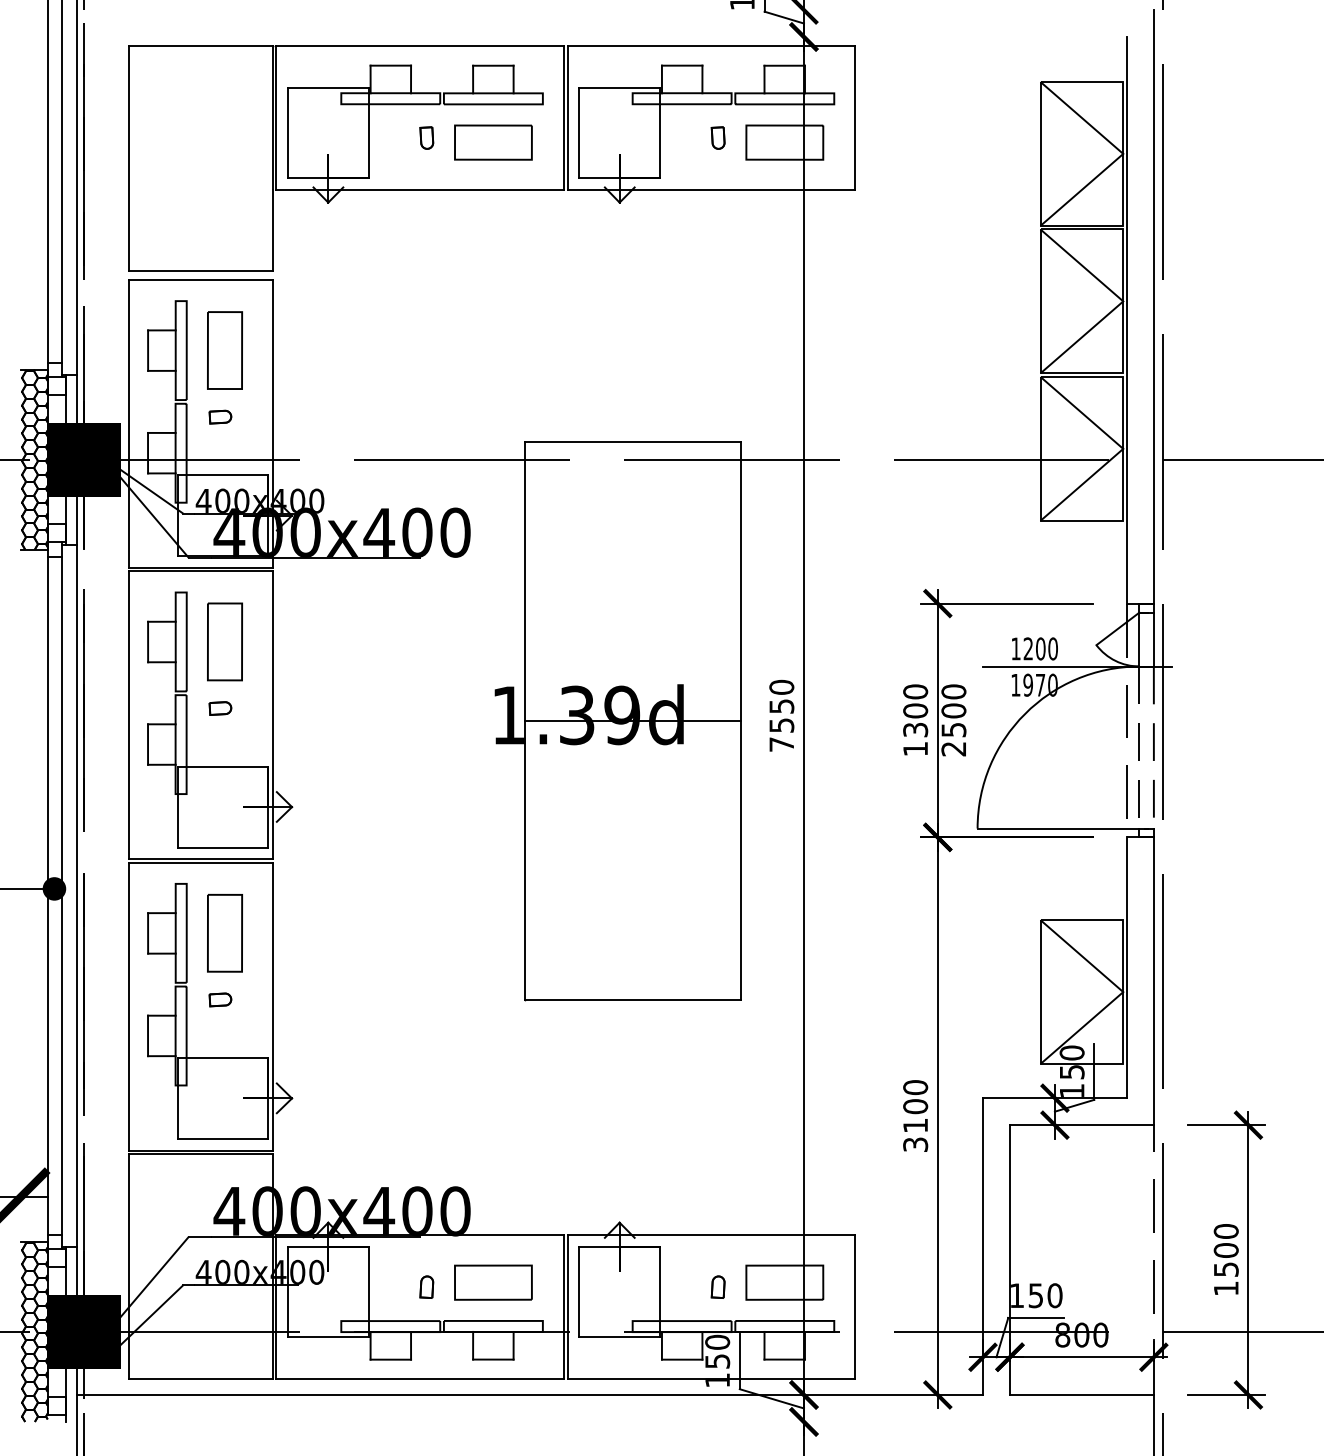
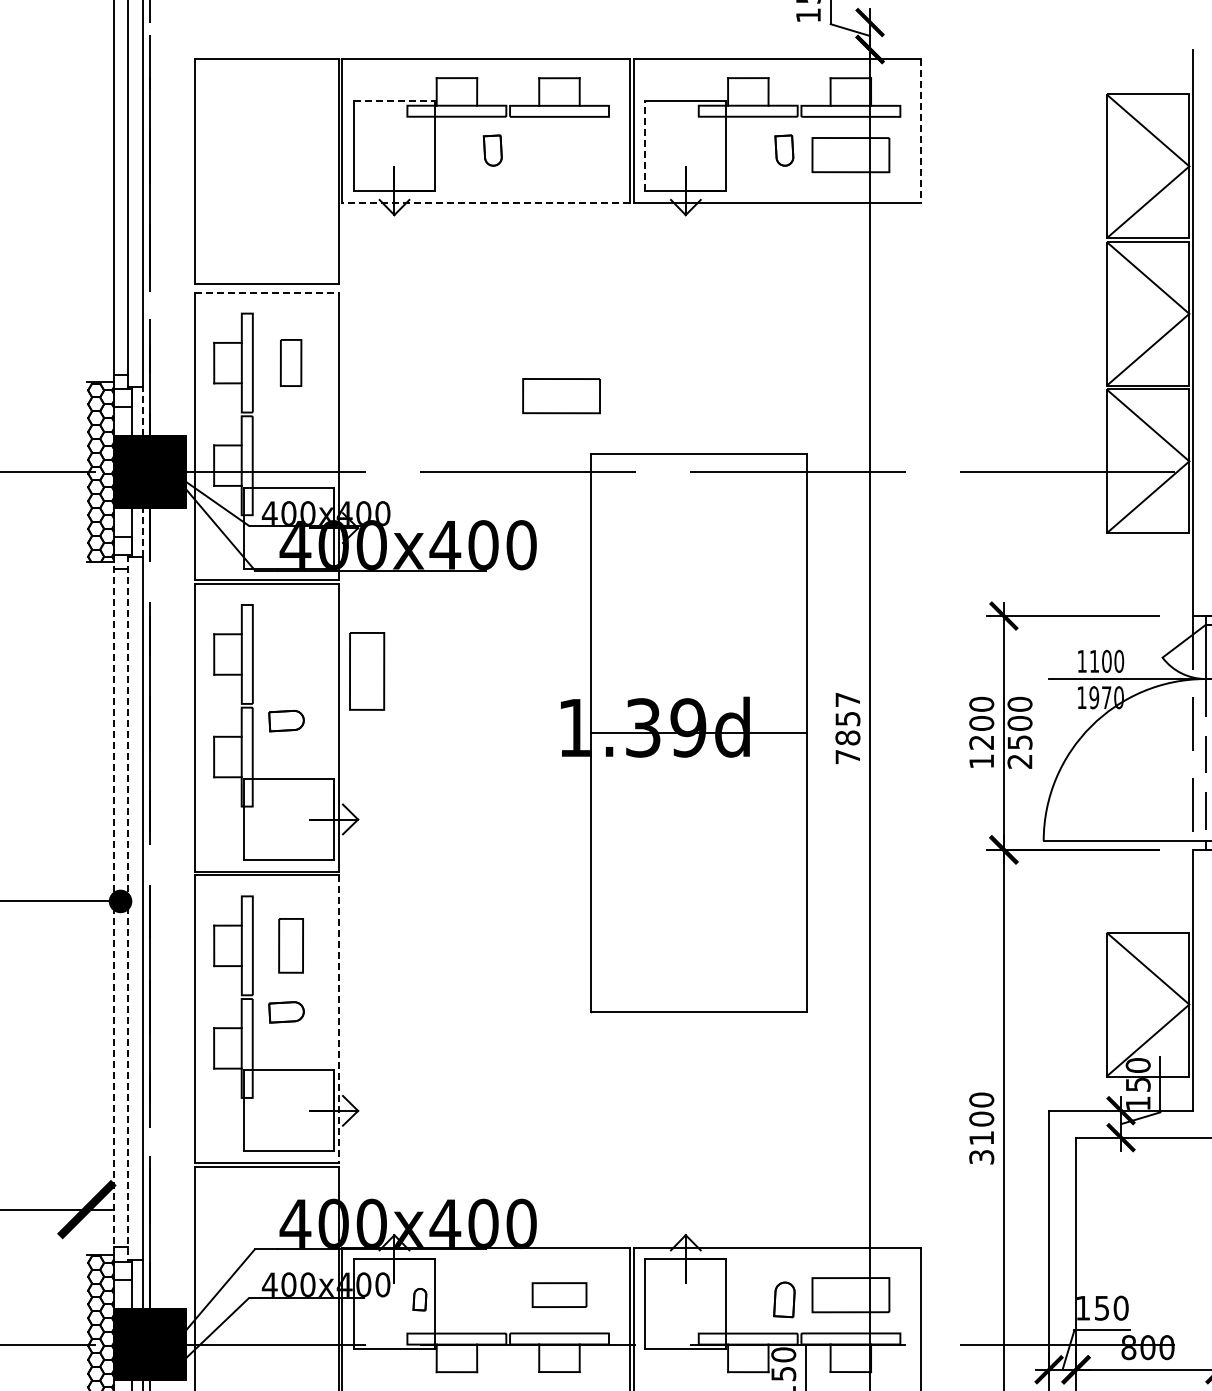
line: (328, 88) -> (394, 100), solid -> dashed
line: (855, 118) -> (921, 130), solid -> dashed
line: (579, 133) -> (645, 145), solid -> dashed
part: (426, 137) -> (492, 149), size x1.4
part: (717, 137) -> (783, 149), size x1.4
part: (493, 142) -> (561, 395), moved
line: (420, 190) -> (486, 202), solid -> dashed
line: (200, 280) -> (266, 292), solid -> dashed
part: (224, 350) -> (290, 362), size x0.6
line: (76, 399) -> (142, 411), solid -> dashed
part: (220, 416) -> (286, 428), removed
line: (76, 520) -> (142, 532), solid -> dashed
part: (224, 641) -> (366, 670), moved
text: (1027, 648) -> (1093, 660), 1200 -> 1100
text: (781, 705) -> (847, 717), 7550 -> 7857
part: (220, 708) -> (286, 720), size x1.6
text: (915, 729) -> (981, 741), 1300 -> 1200
line: (47, 896) -> (113, 908), solid -> dashed
line: (62, 896) -> (128, 908), solid -> dashed
part: (224, 933) -> (290, 945), size x0.7
part: (220, 999) -> (286, 1011), size x1.6
line: (272, 1006) -> (338, 1018), solid -> dashed
part: (493, 1282) -> (559, 1294), size x0.7
part: (426, 1286) -> (419, 1298), moved
part: (717, 1286) -> (783, 1298), size x1.6

